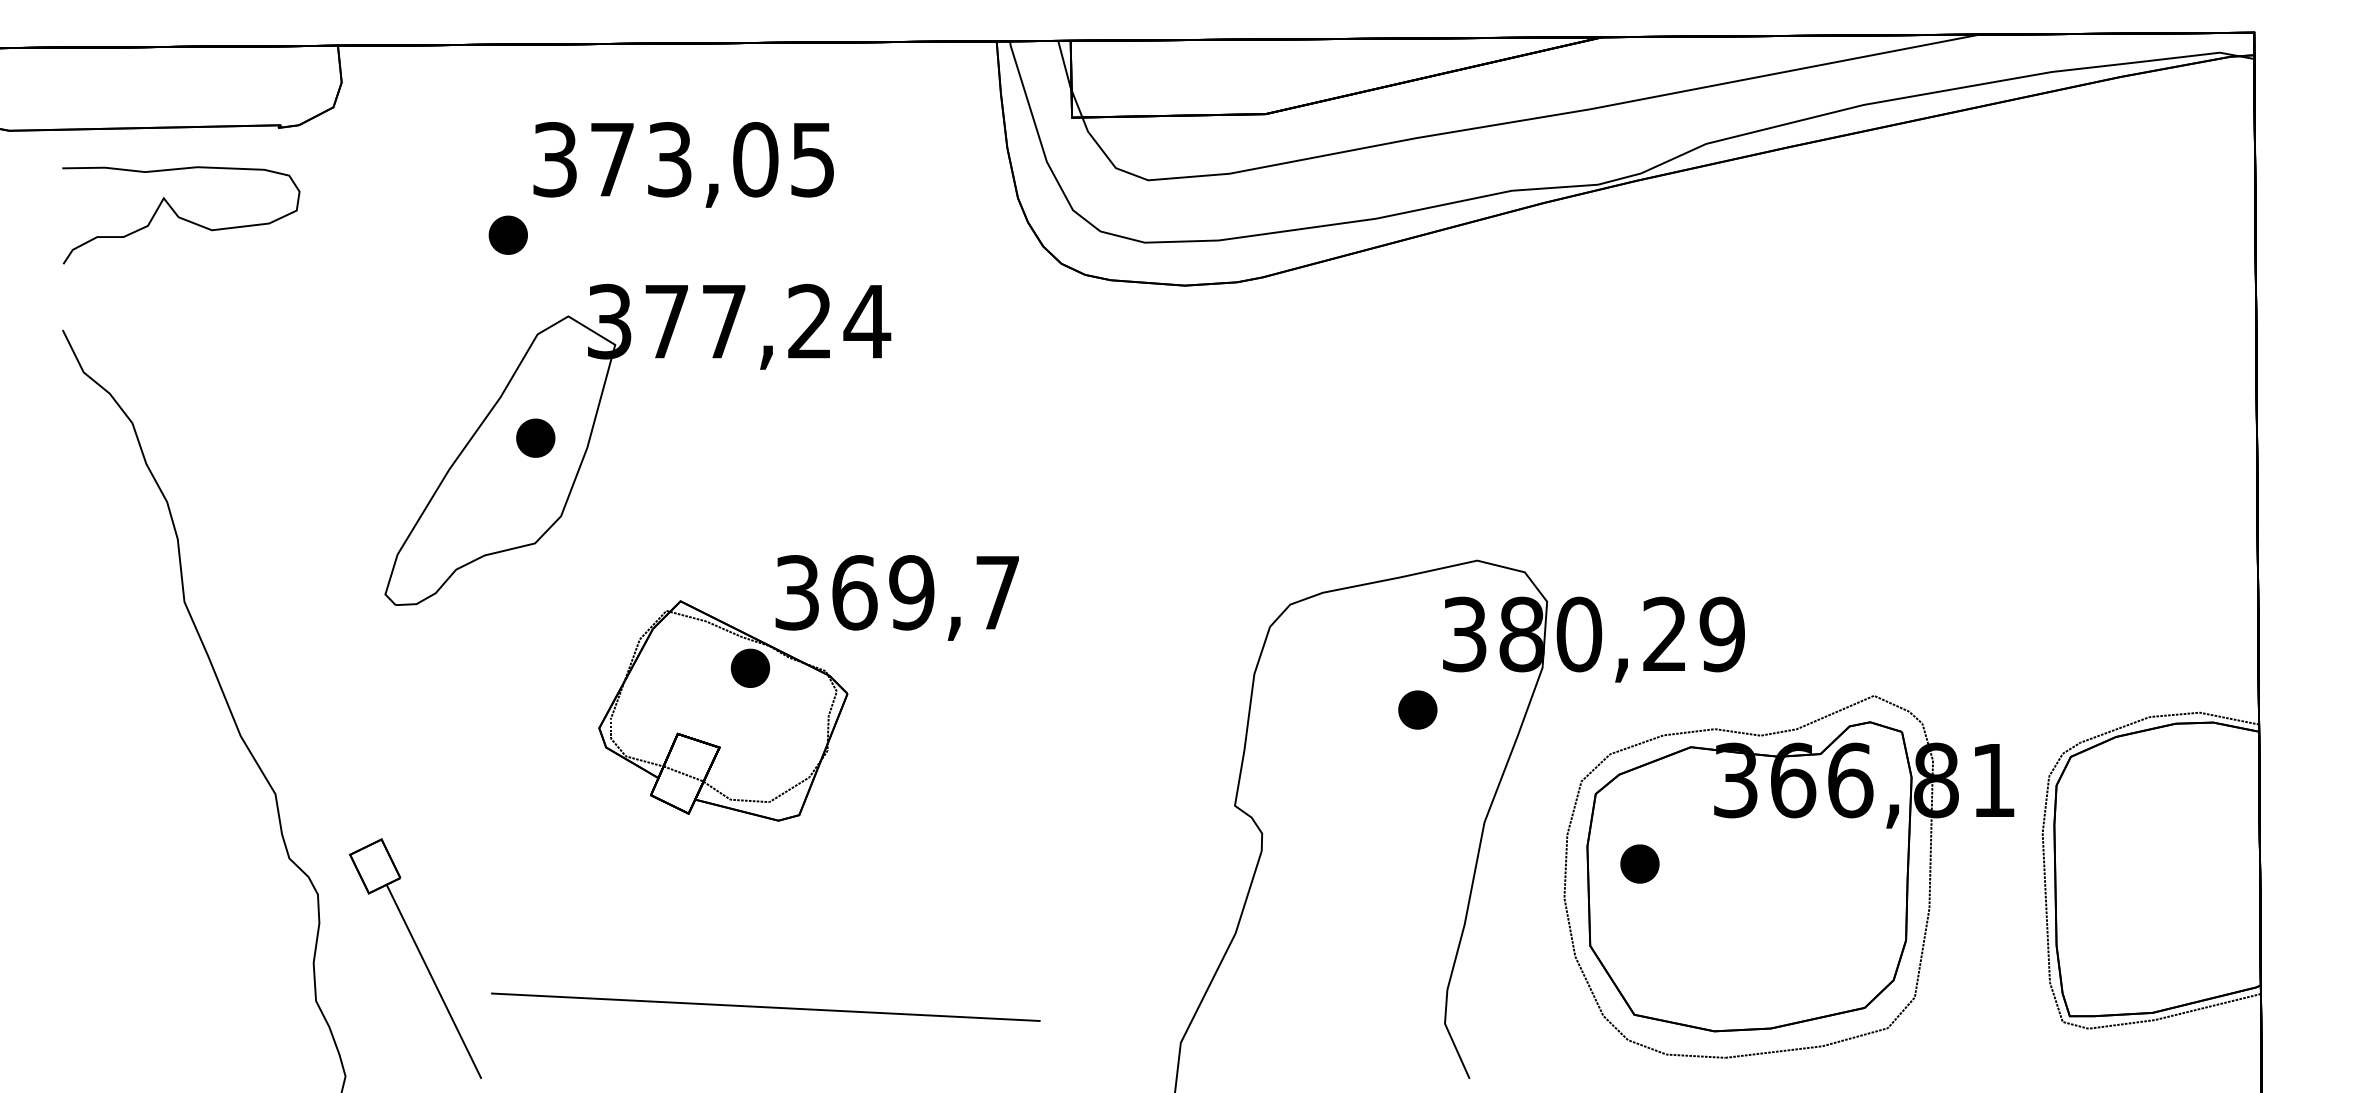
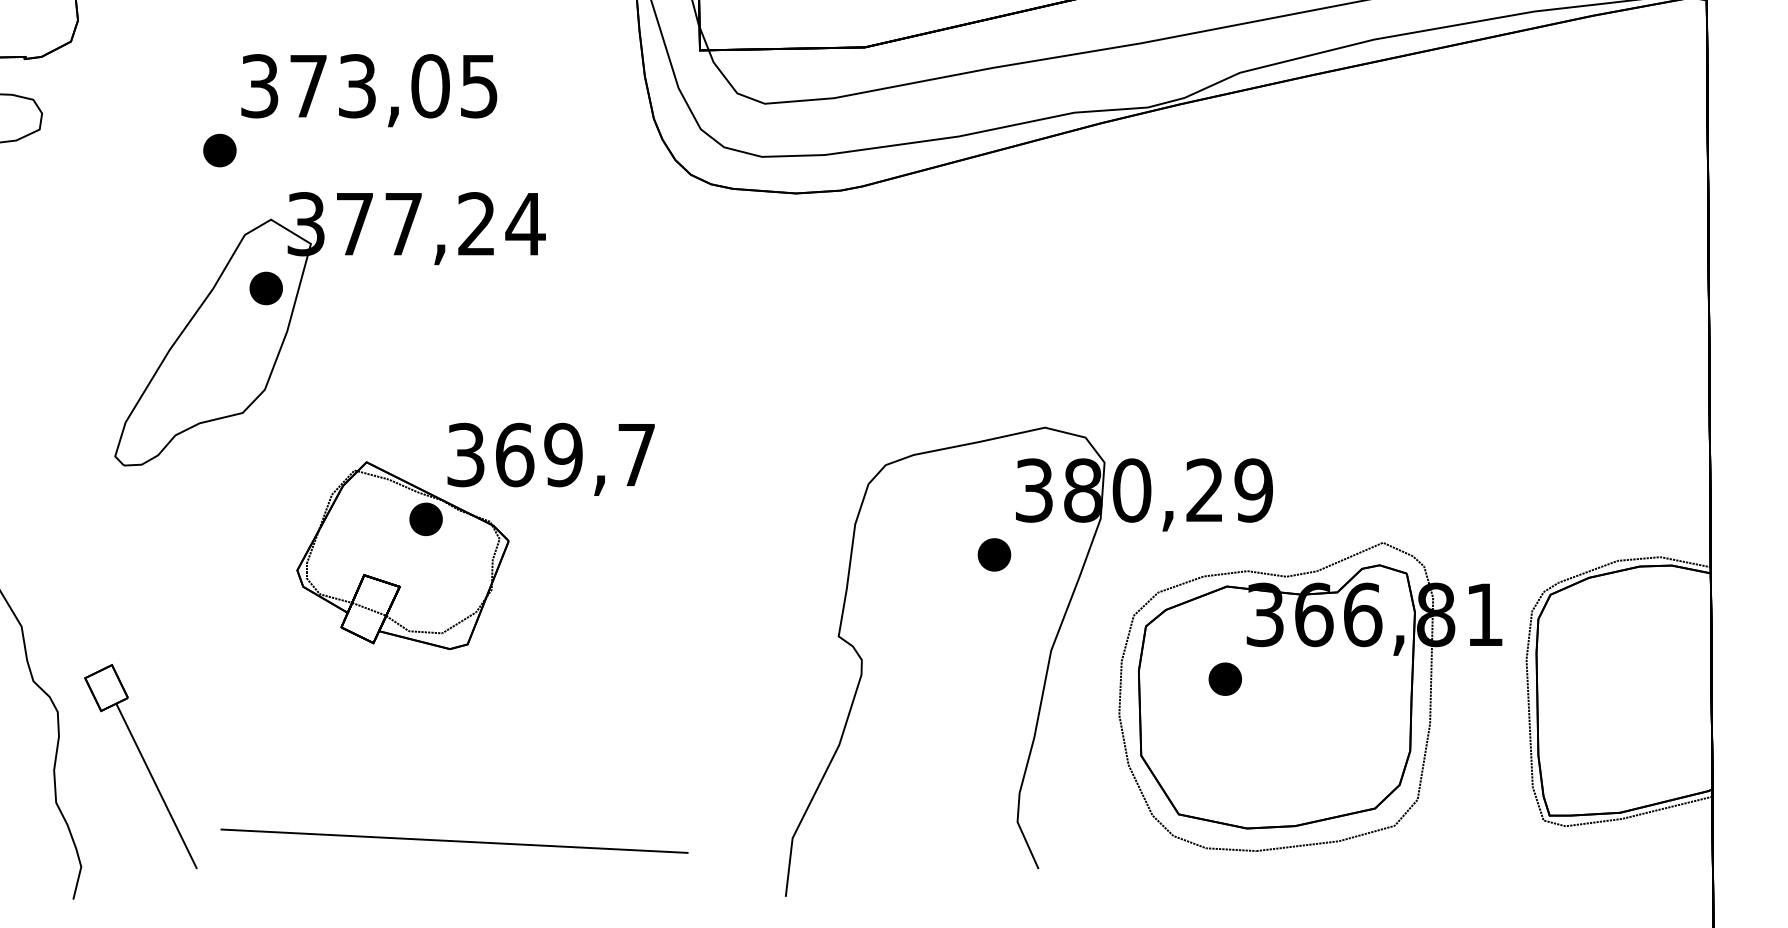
part: (535, 437) -> (266, 287), moved
part: (1639, 863) -> (1224, 678), moved
line: (765, 1006) -> (454, 840), moved

